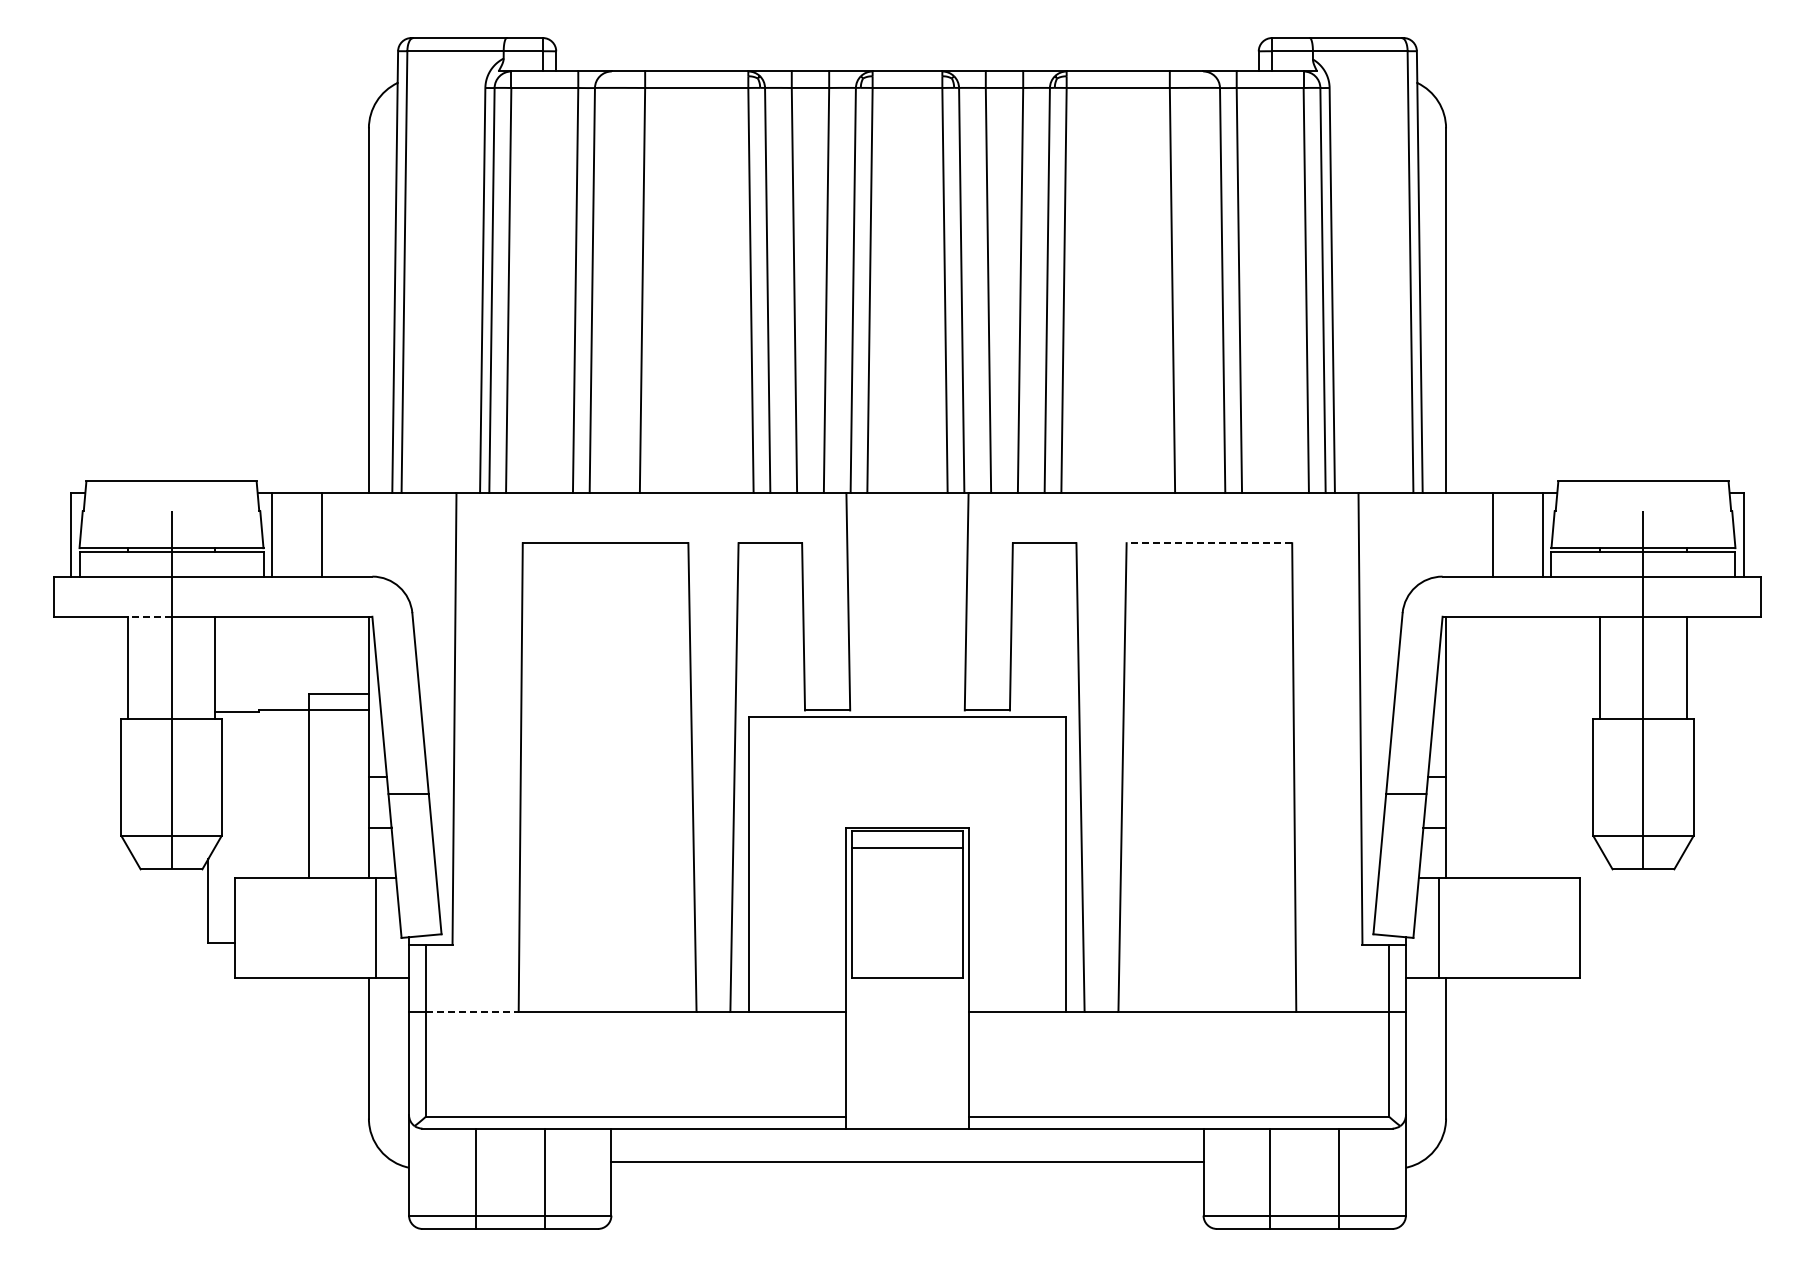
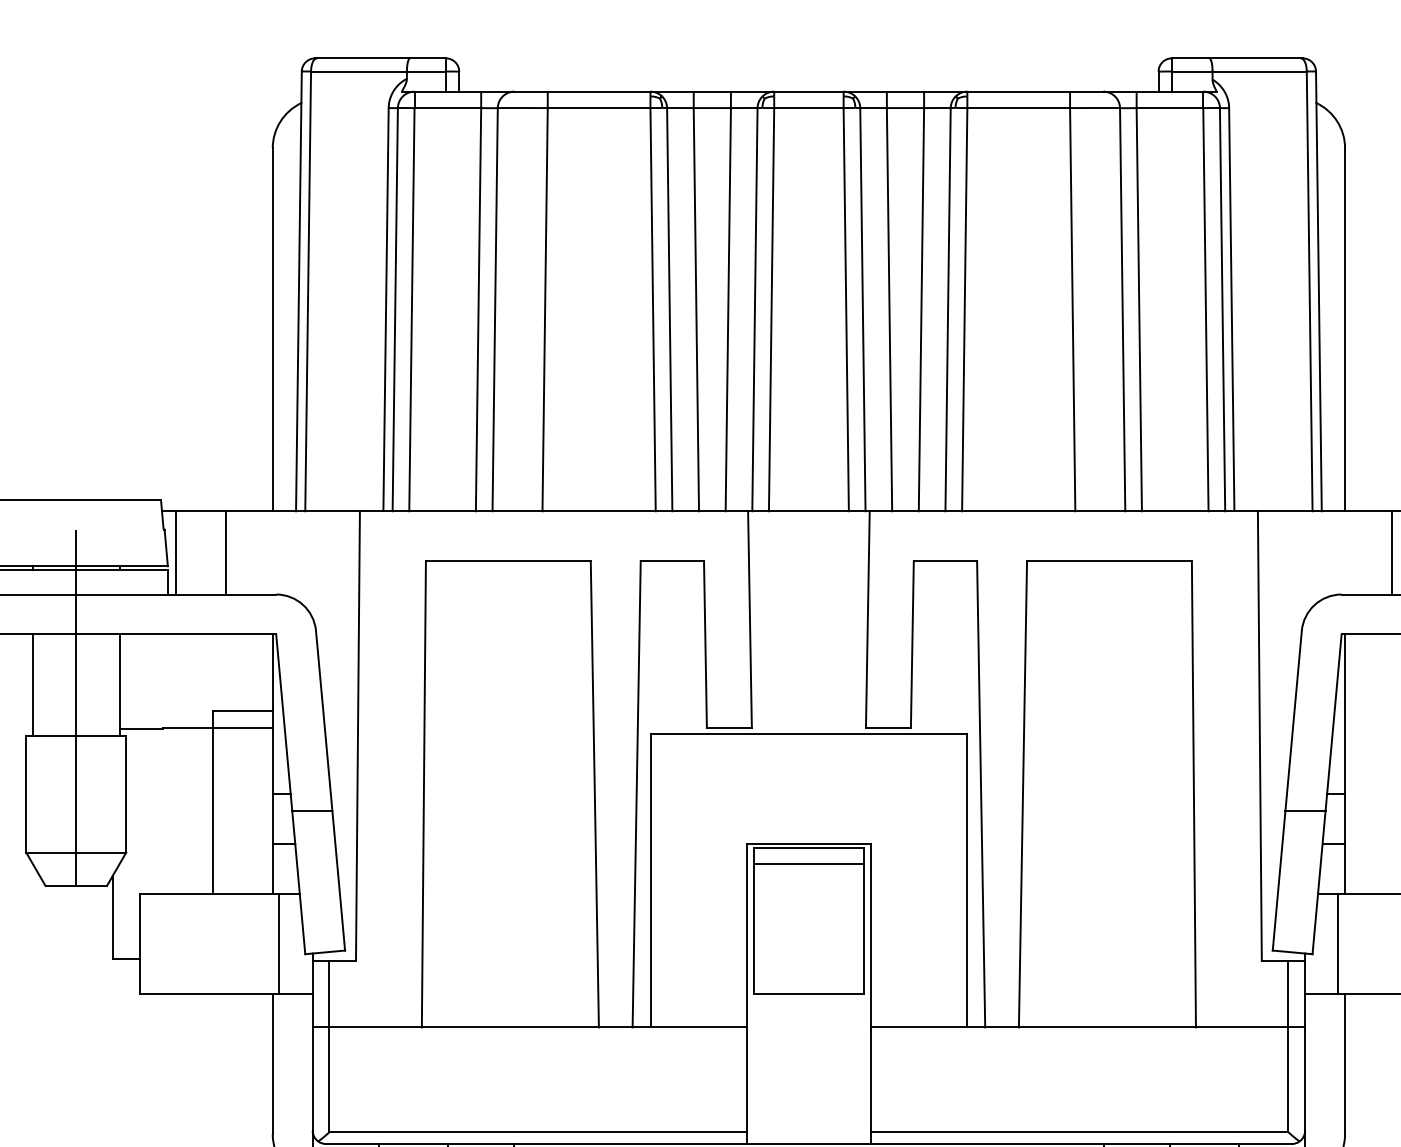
line: (1209, 543) -> (1109, 561), dashed -> solid
line: (149, 616) -> (54, 634), dashed -> solid
line: (472, 1011) -> (375, 1027), dashed -> solid

